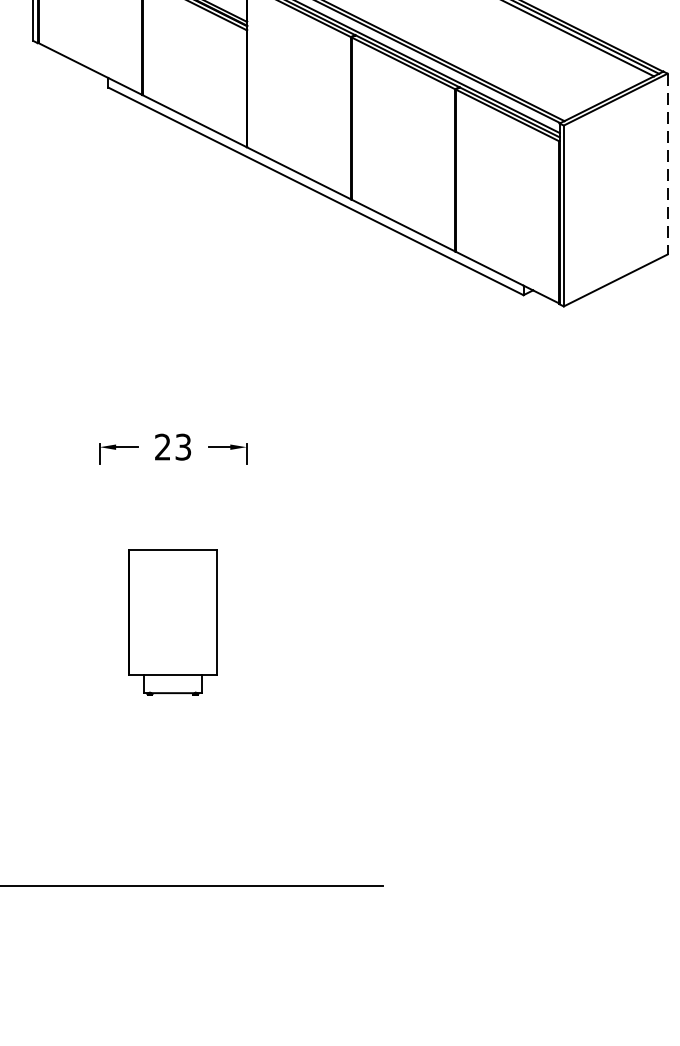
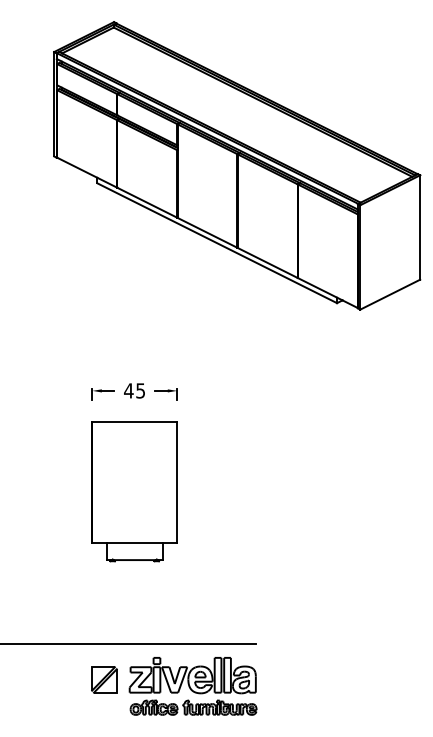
line: (668, 164) -> (420, 227), dashed -> solid
text: (172, 446) -> (134, 390), 23 -> 45
part: (172, 621) -> (134, 491), size x1.67
part: (241, 959) -> (174, 686), added

